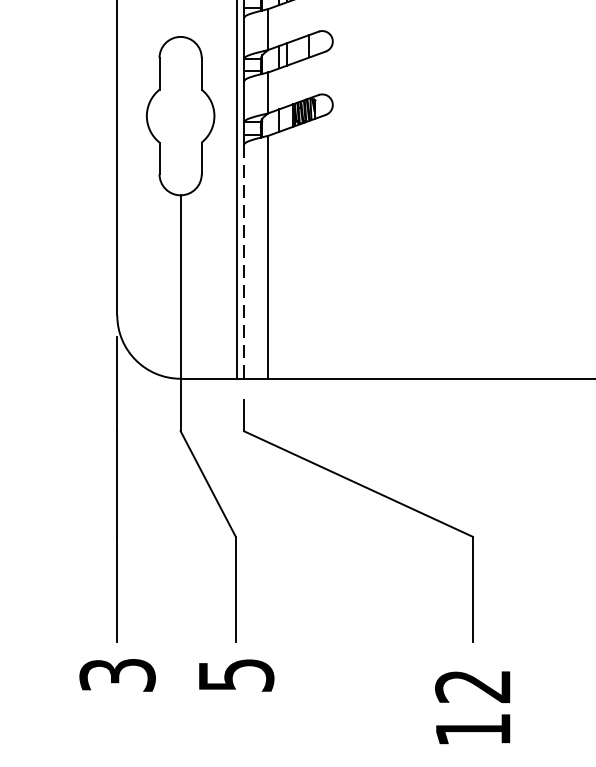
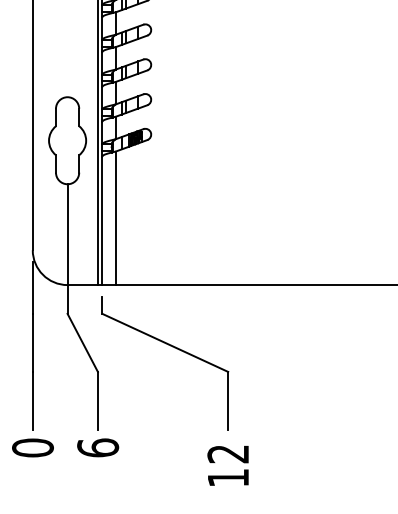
line: (244, 263) -> (102, 221), dashed -> solid
text: (116, 674) -> (32, 447), 3 -> 0
text: (236, 674) -> (98, 447), 5 -> 6

